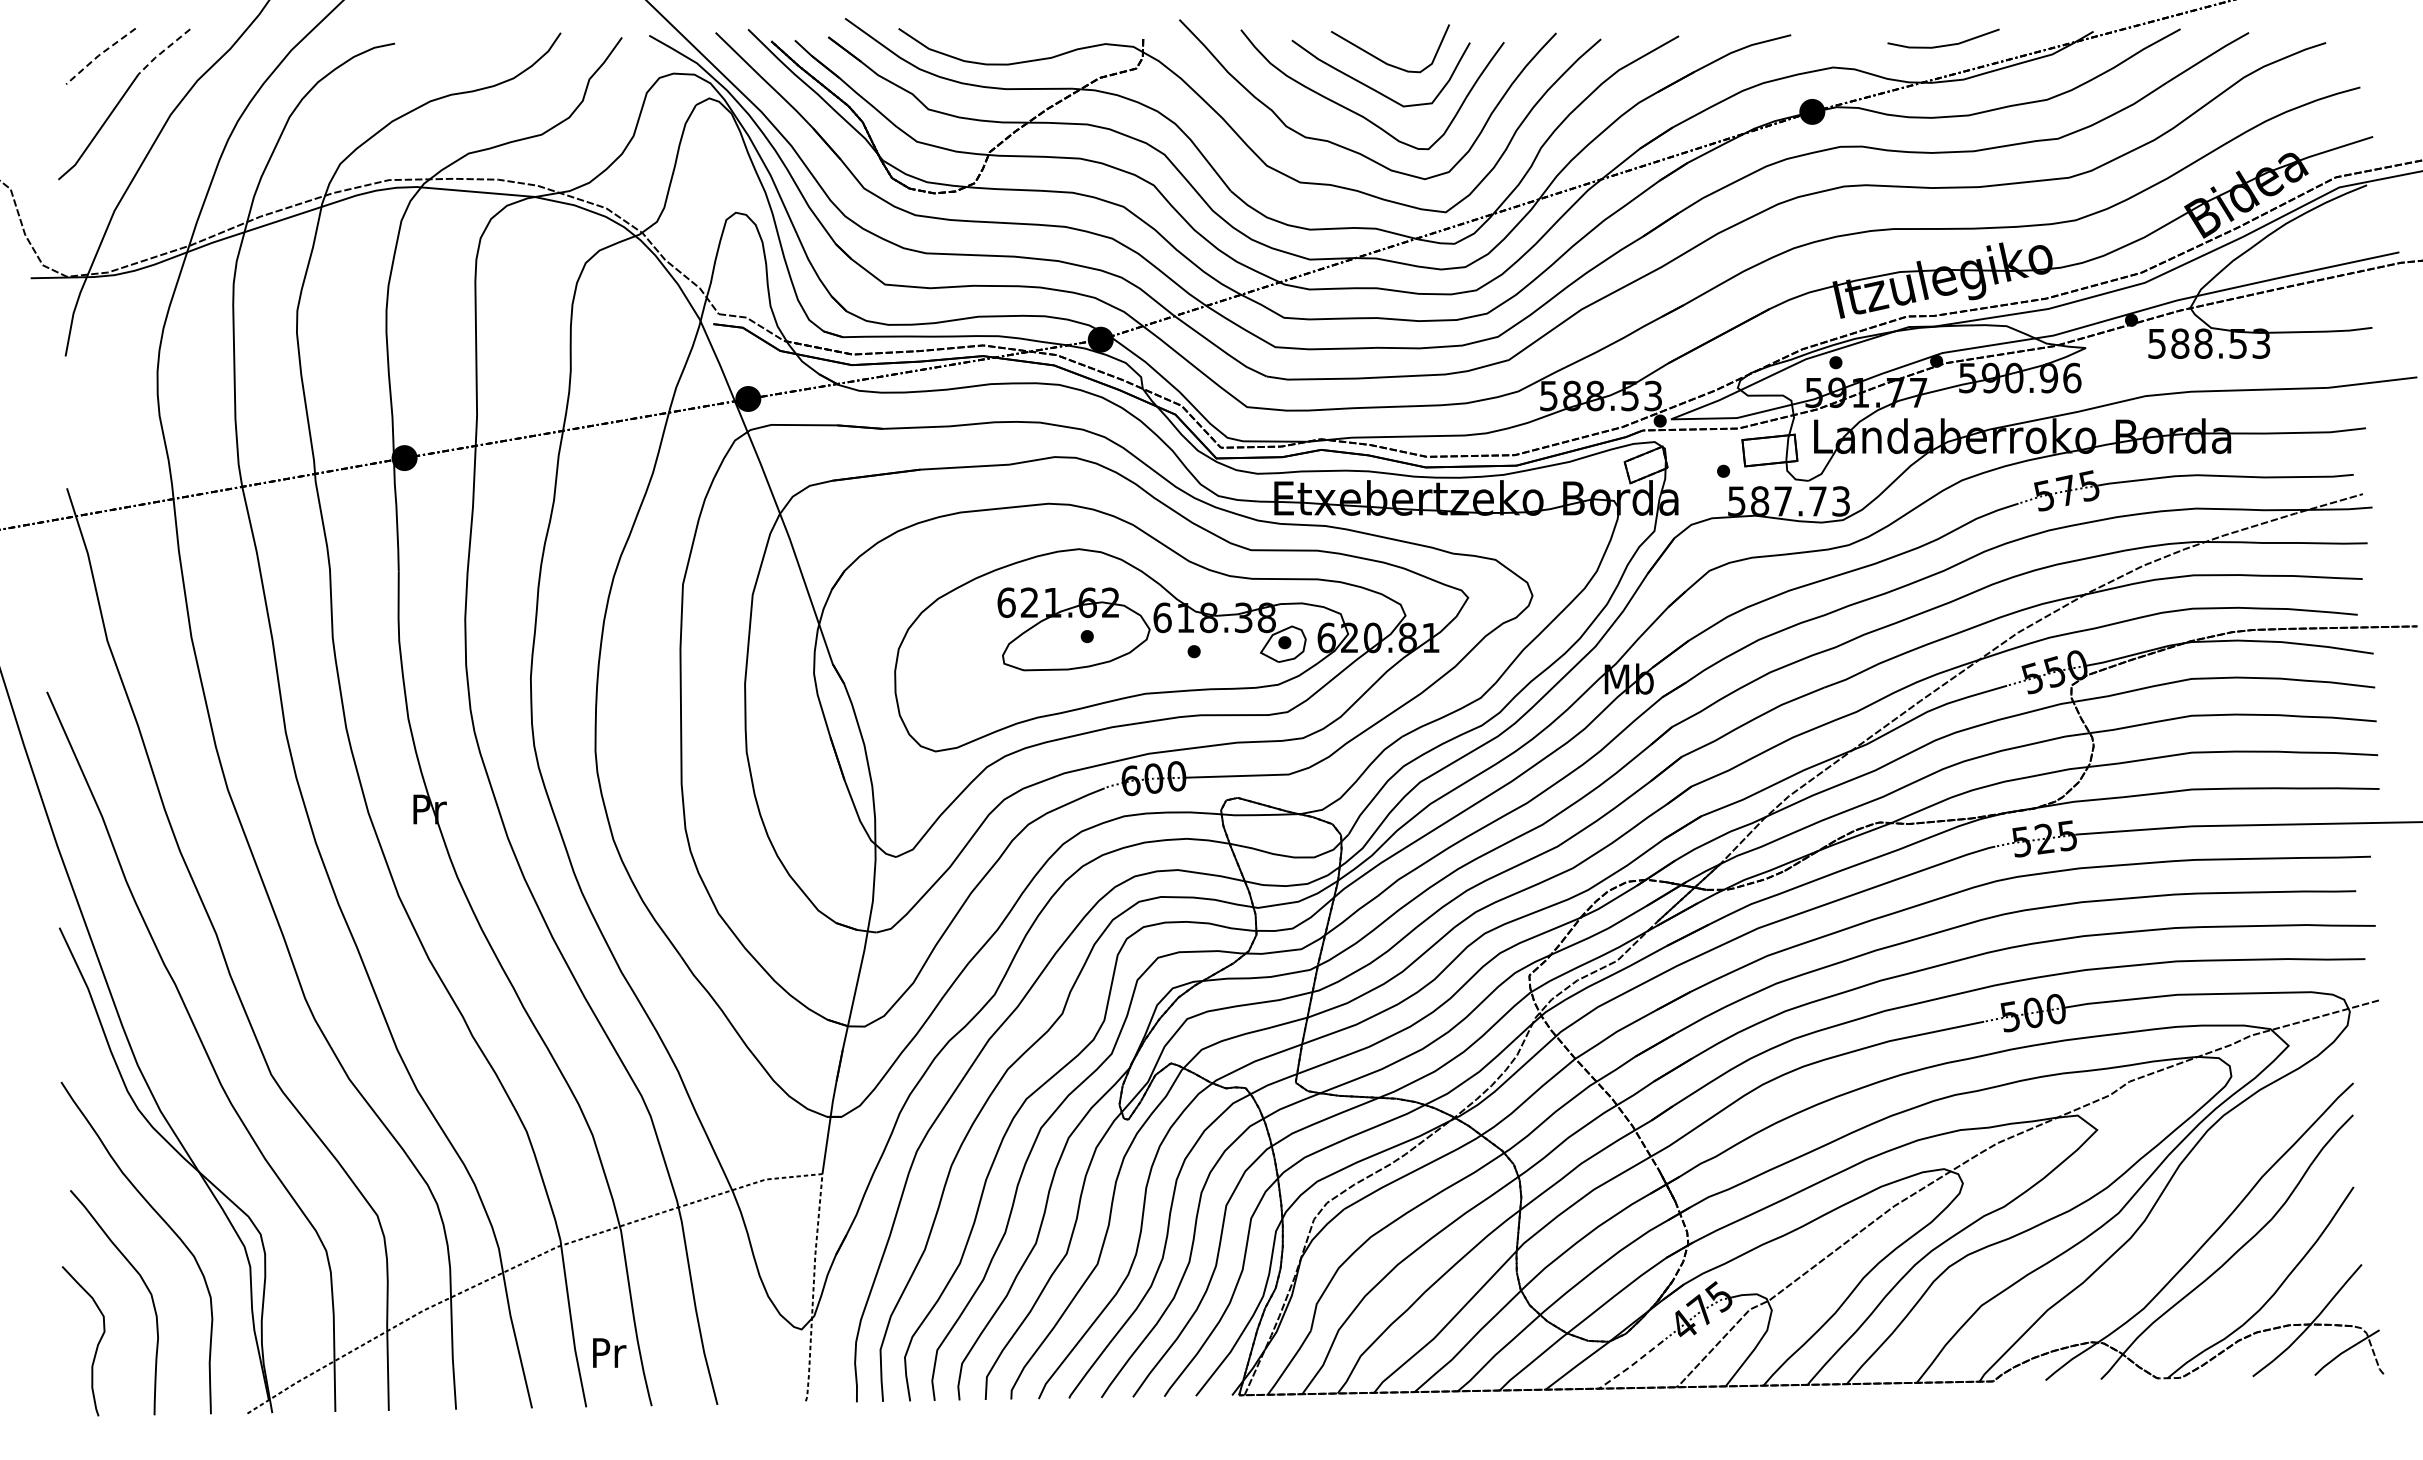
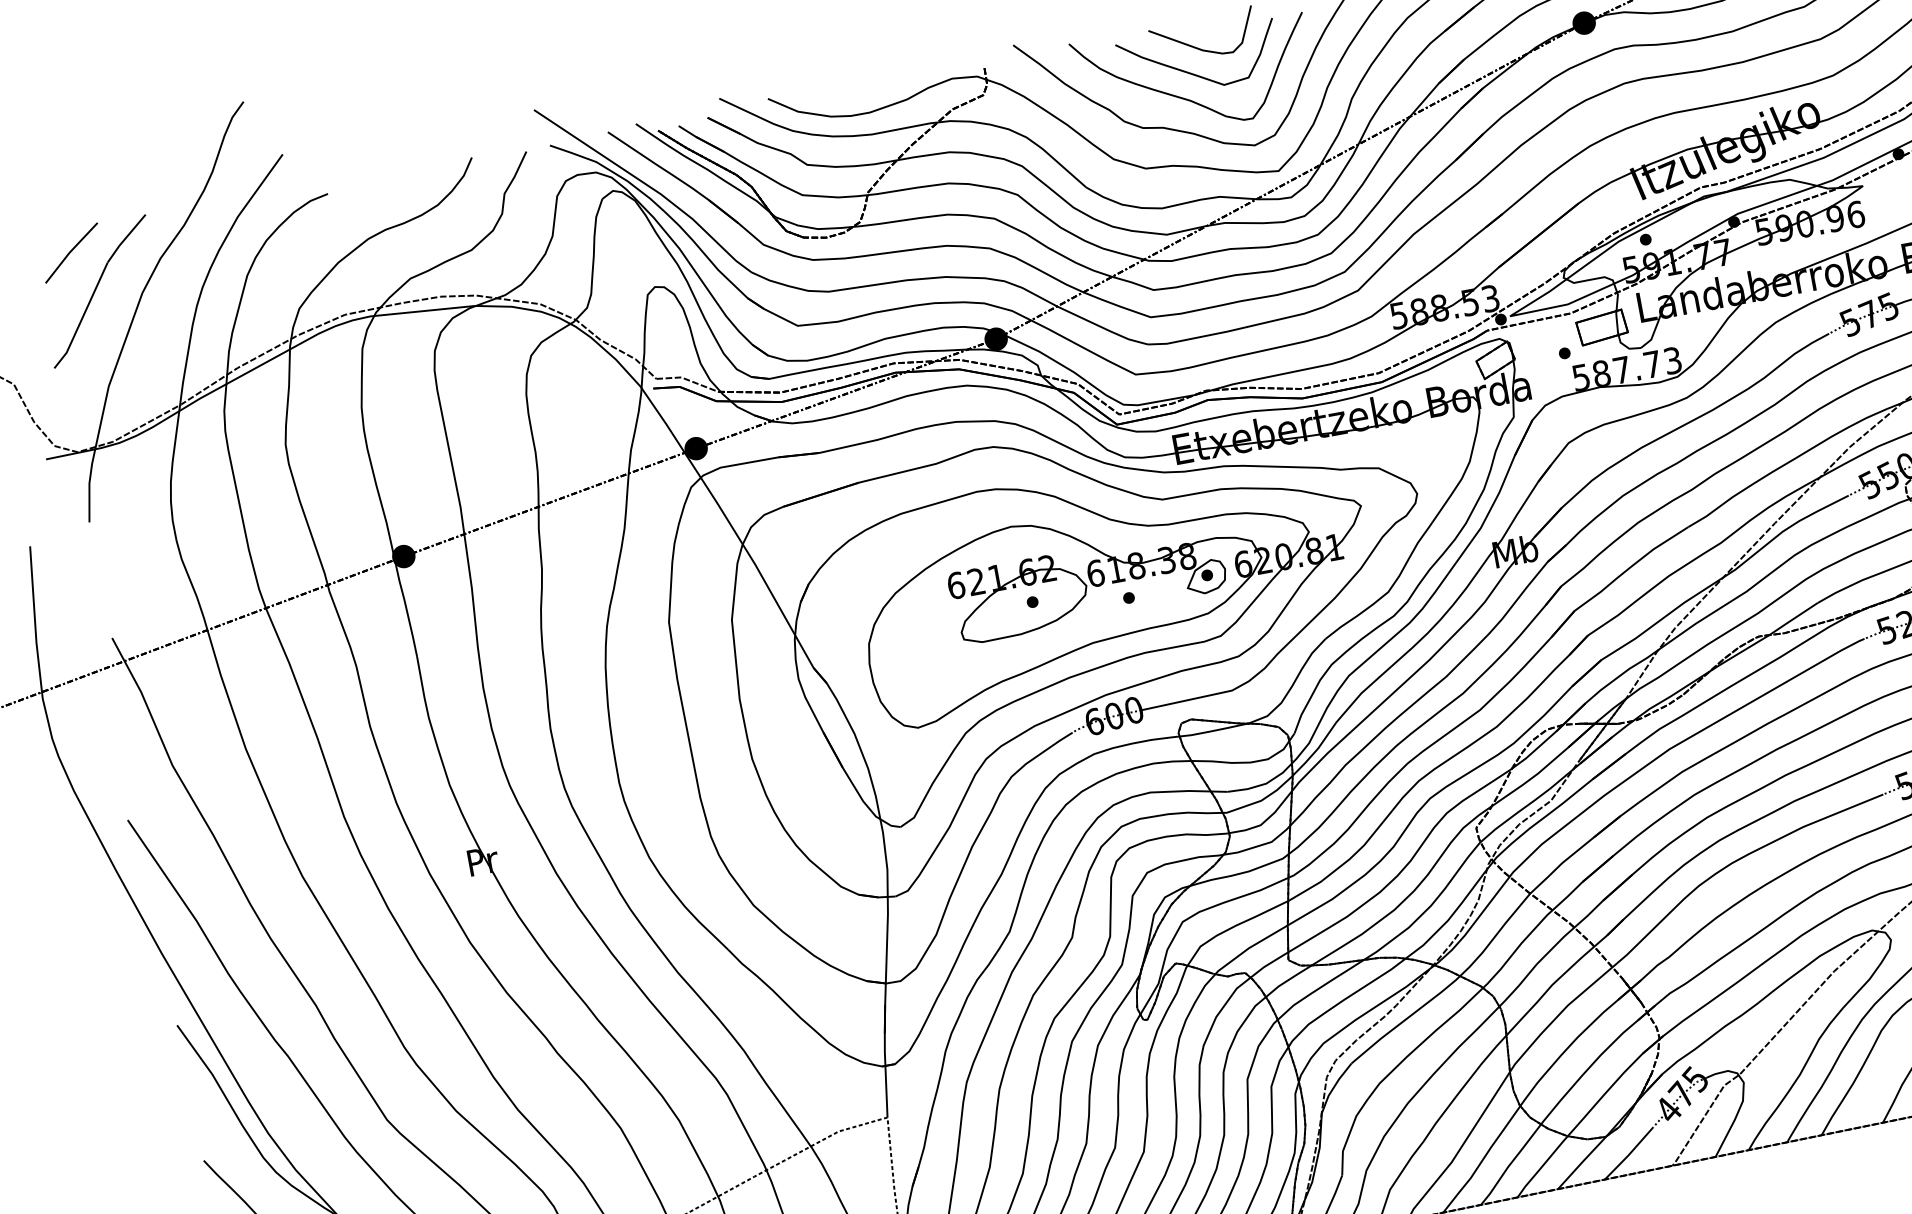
line: (163, 51) -> (125, 238), dashed -> solid
line: (98, 55) -> (69, 252), dashed -> solid
line: (1631, 1365) -> (1629, 1153), dashed -> solid

